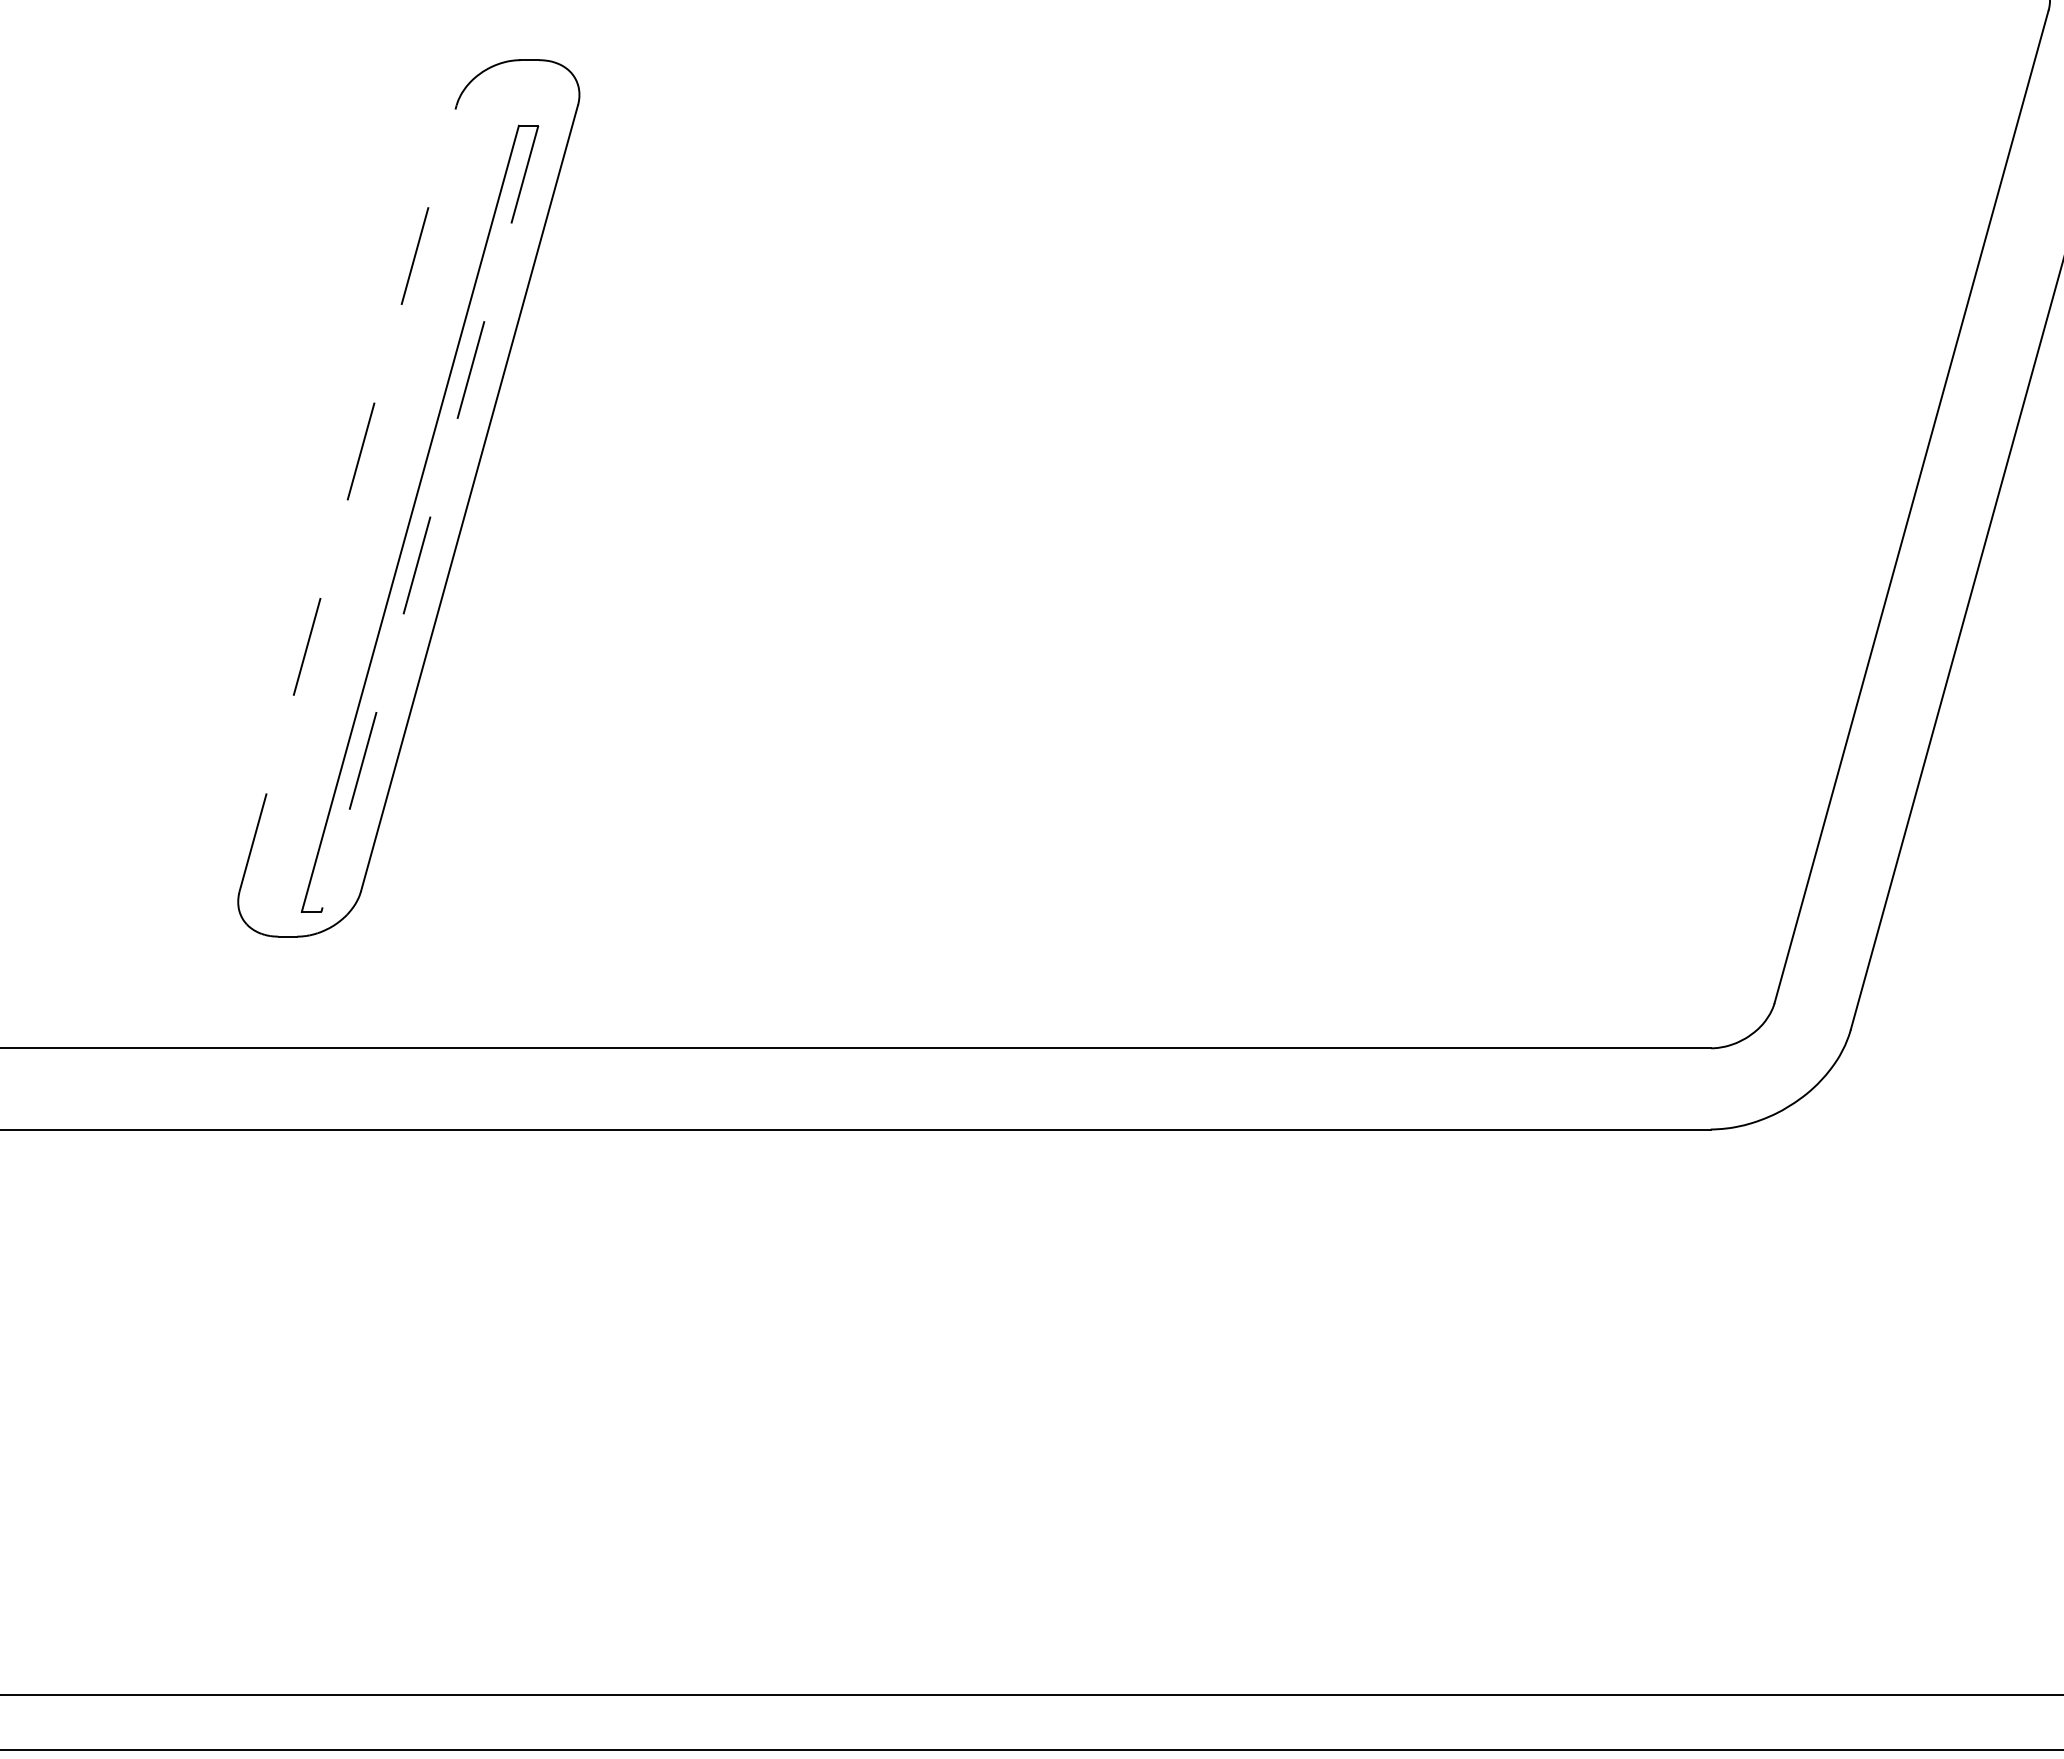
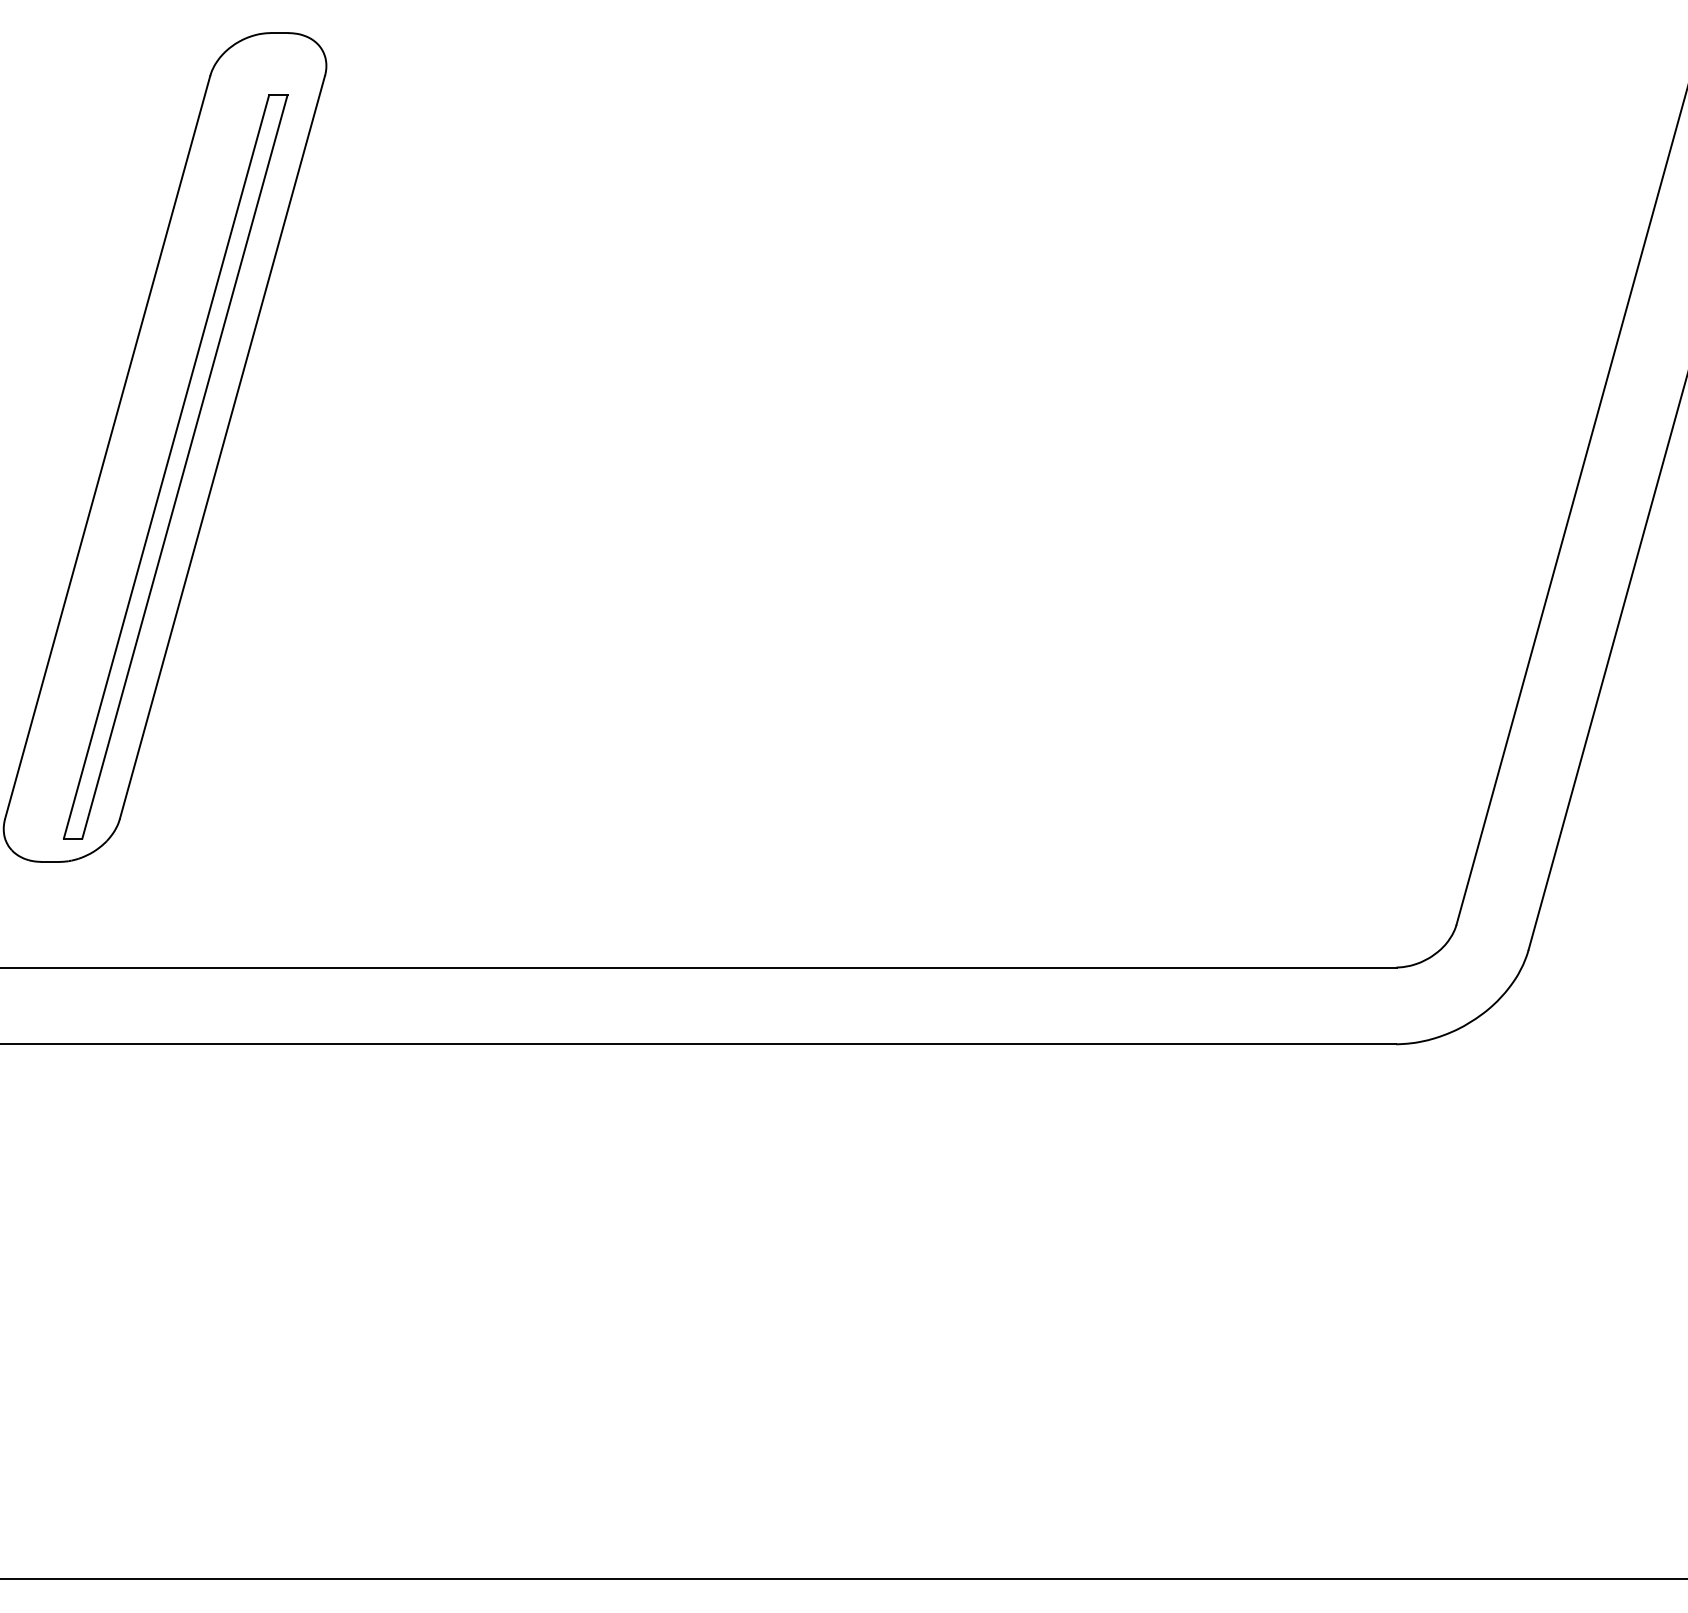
line: (348, 497) -> (108, 446), dashed -> solid
line: (429, 518) -> (184, 466), dashed -> solid

